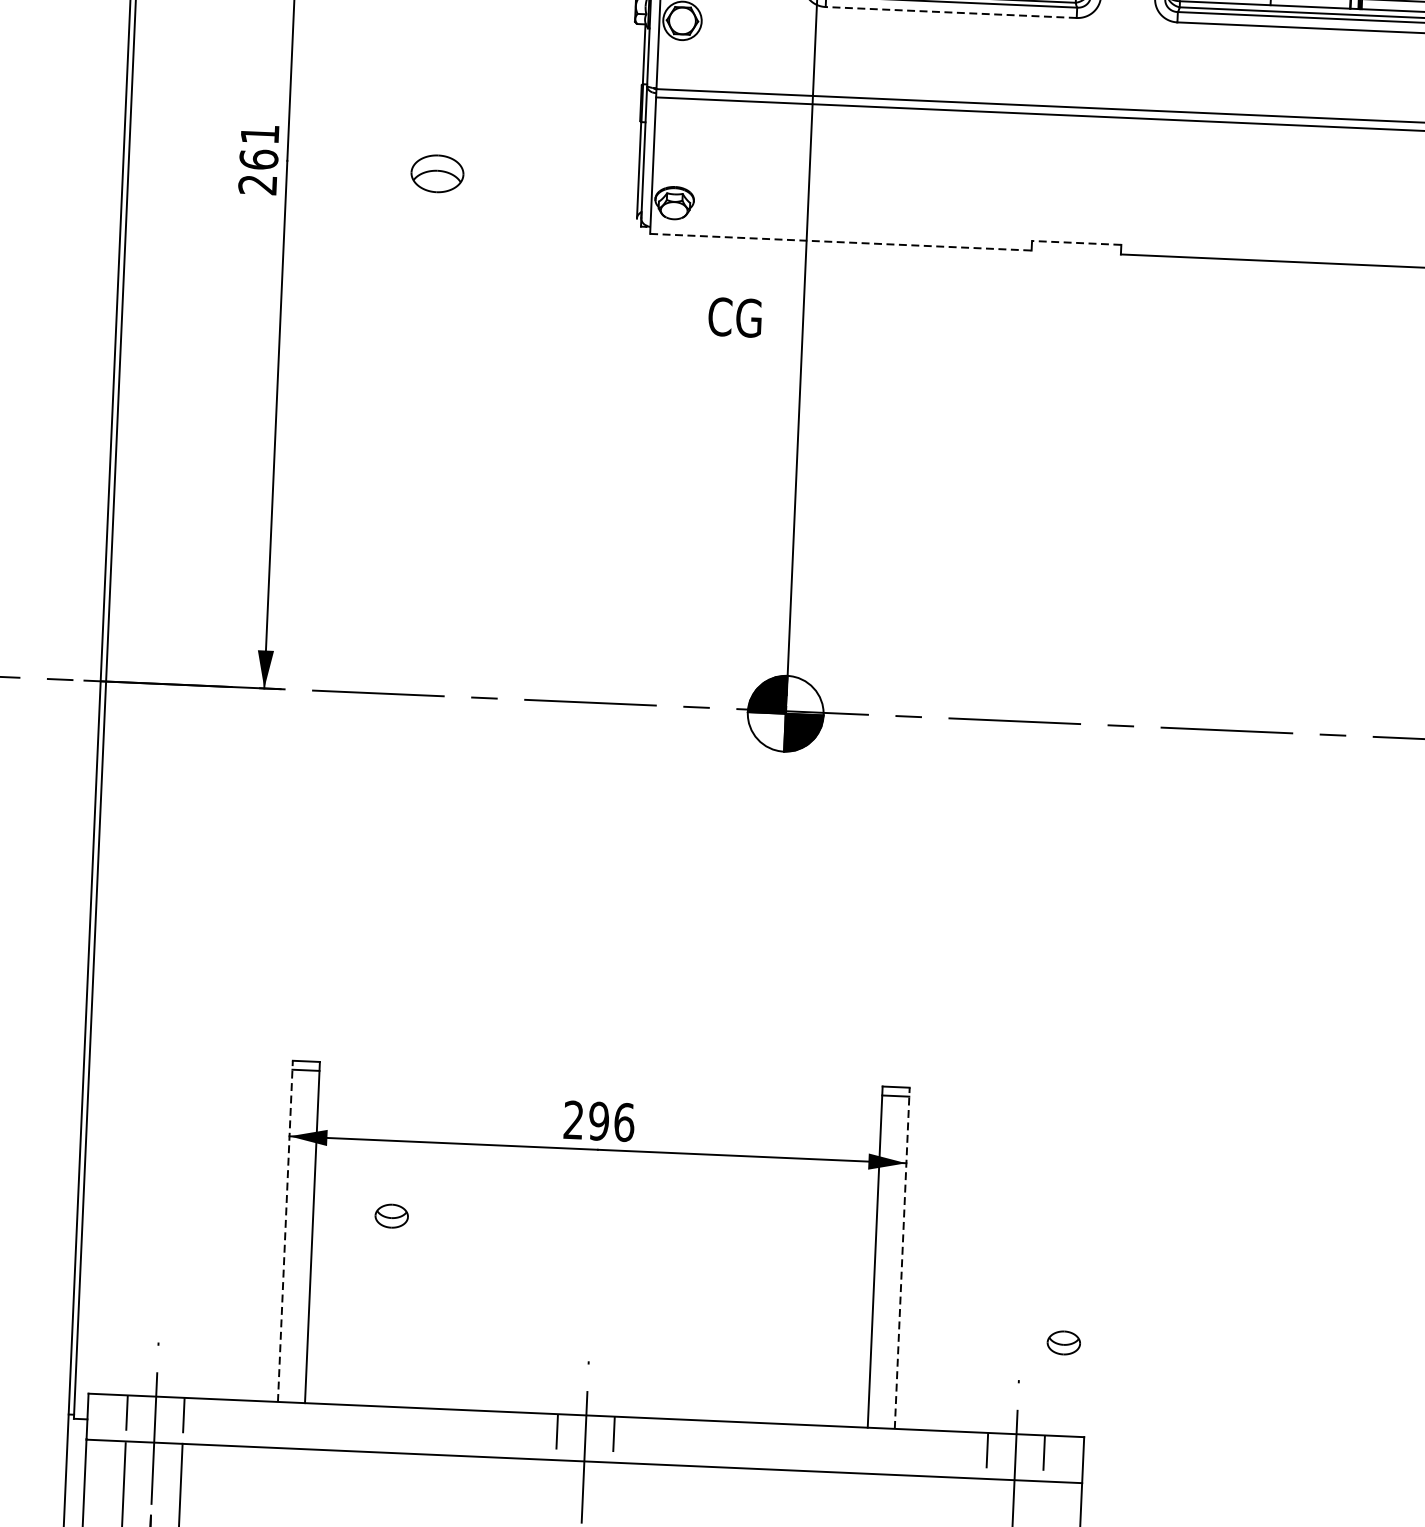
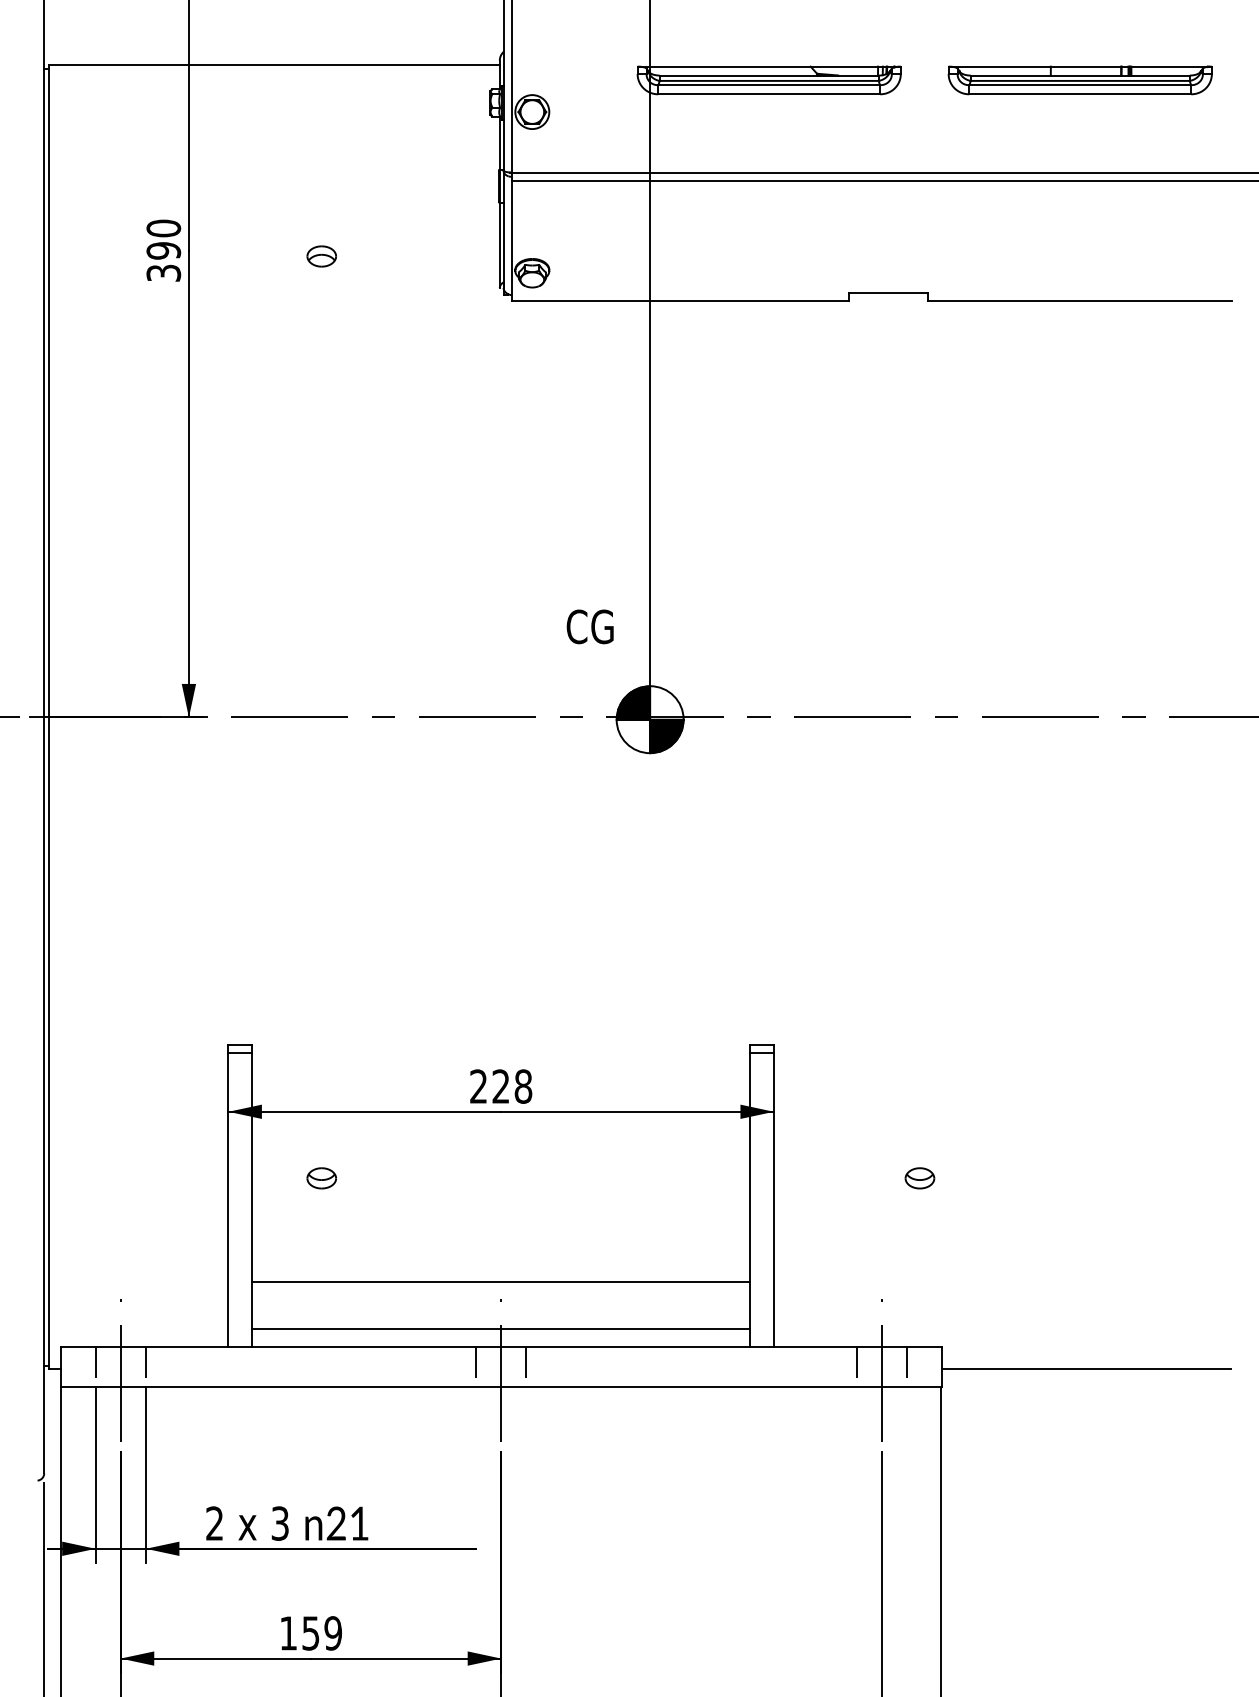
line: (950, 12) -> (768, 94), dashed -> solid
text: (258, 159) -> (163, 250), 261 -> 390
part: (436, 173) -> (321, 256), size x0.62
line: (840, 242) -> (680, 301), dashed -> solid
line: (1076, 242) -> (888, 292), dashed -> solid
text: (734, 317) -> (589, 626), moved
text: (611, 1121) -> (512, 1086), 296 -> 228
line: (285, 1230) -> (228, 1195), dashed -> solid
line: (902, 1257) -> (774, 1195), dashed -> solid
line: (589, 1342) -> (501, 1282), added
part: (1063, 1343) -> (919, 1178), moved
line: (587, 1394) -> (501, 1328), added
line: (1247, 1470) -> (1086, 1369), added

